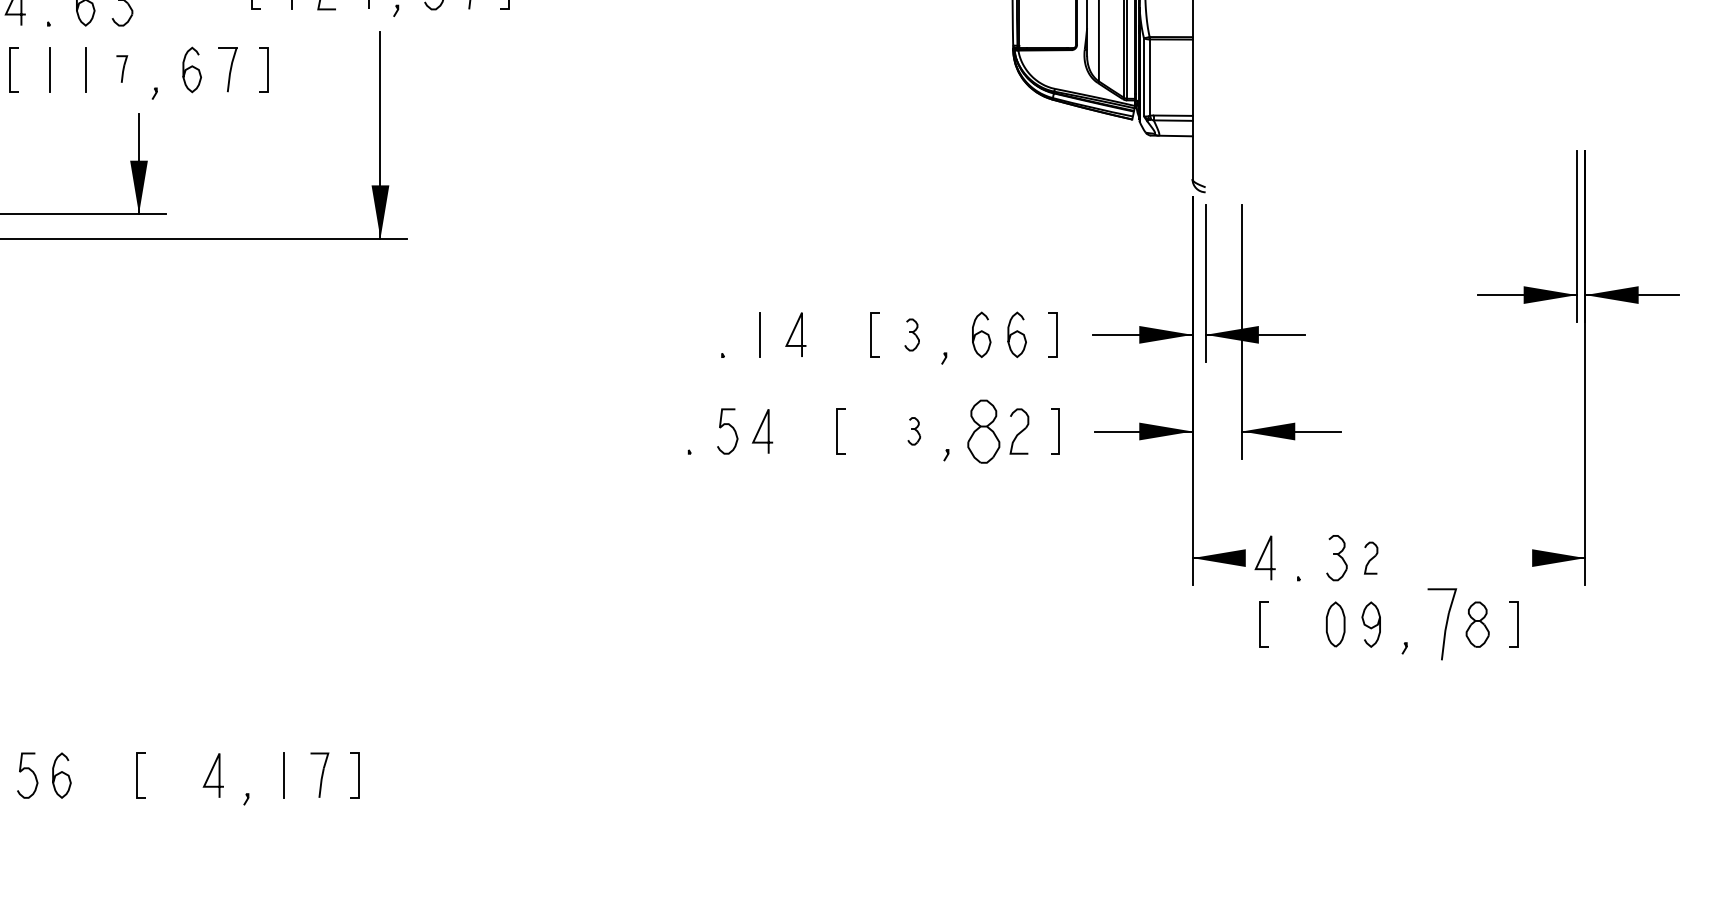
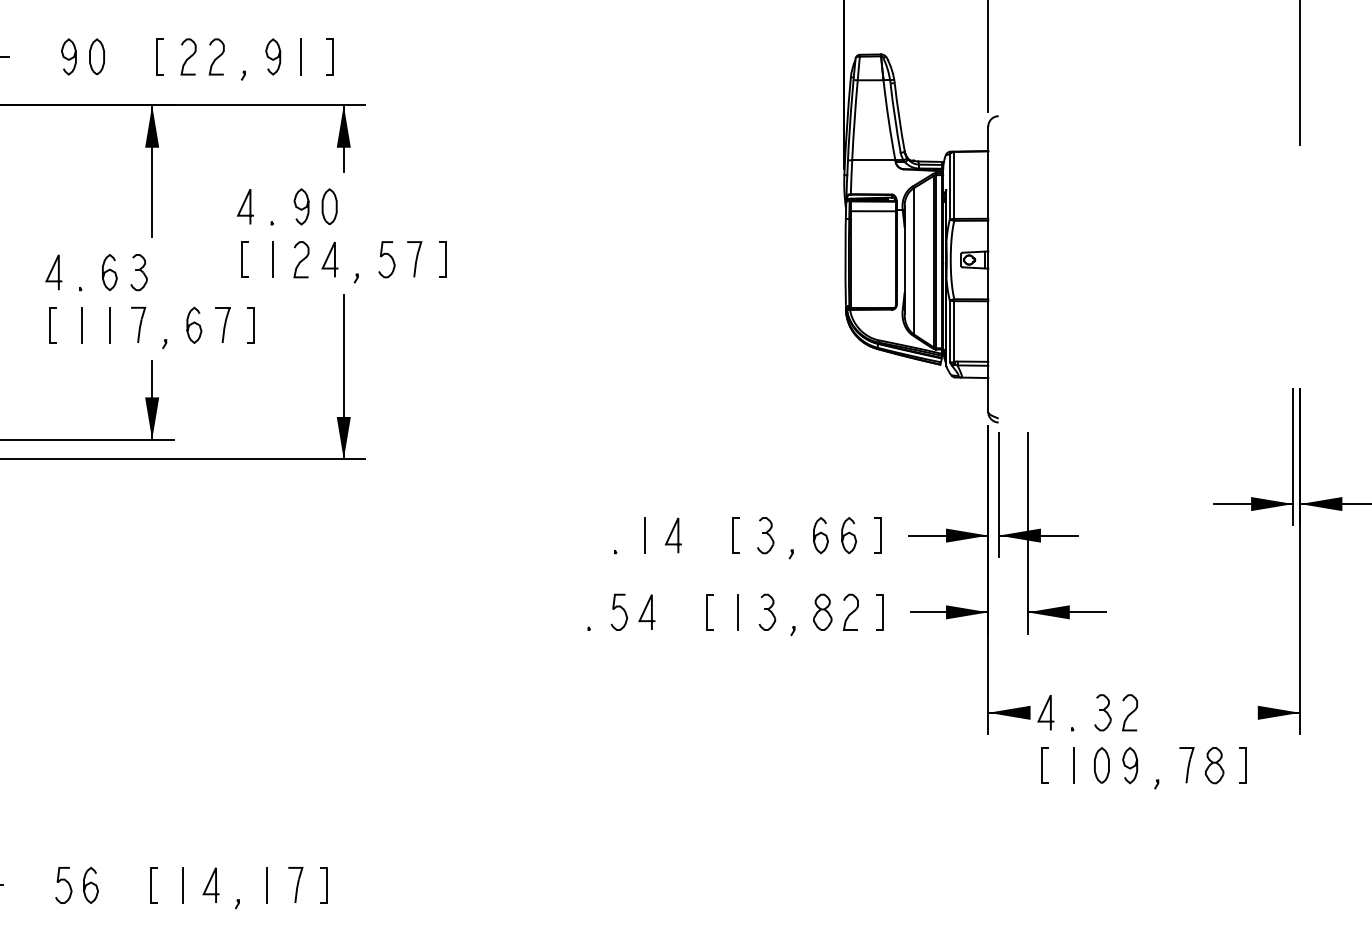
part: (121, 68) -> (138, 324), size x1.67
part: (911, 334) -> (765, 535), size x1.43
line: (877, 430) -> (738, 611), added
part: (914, 430) -> (767, 611), size x1.67
part: (983, 430) -> (822, 611), size x0.71
part: (1370, 557) -> (1129, 712), size x1.43
line: (1299, 624) -> (1073, 765), added
part: (1442, 624) -> (1186, 765), size x0.62
line: (177, 775) -> (182, 885), added

